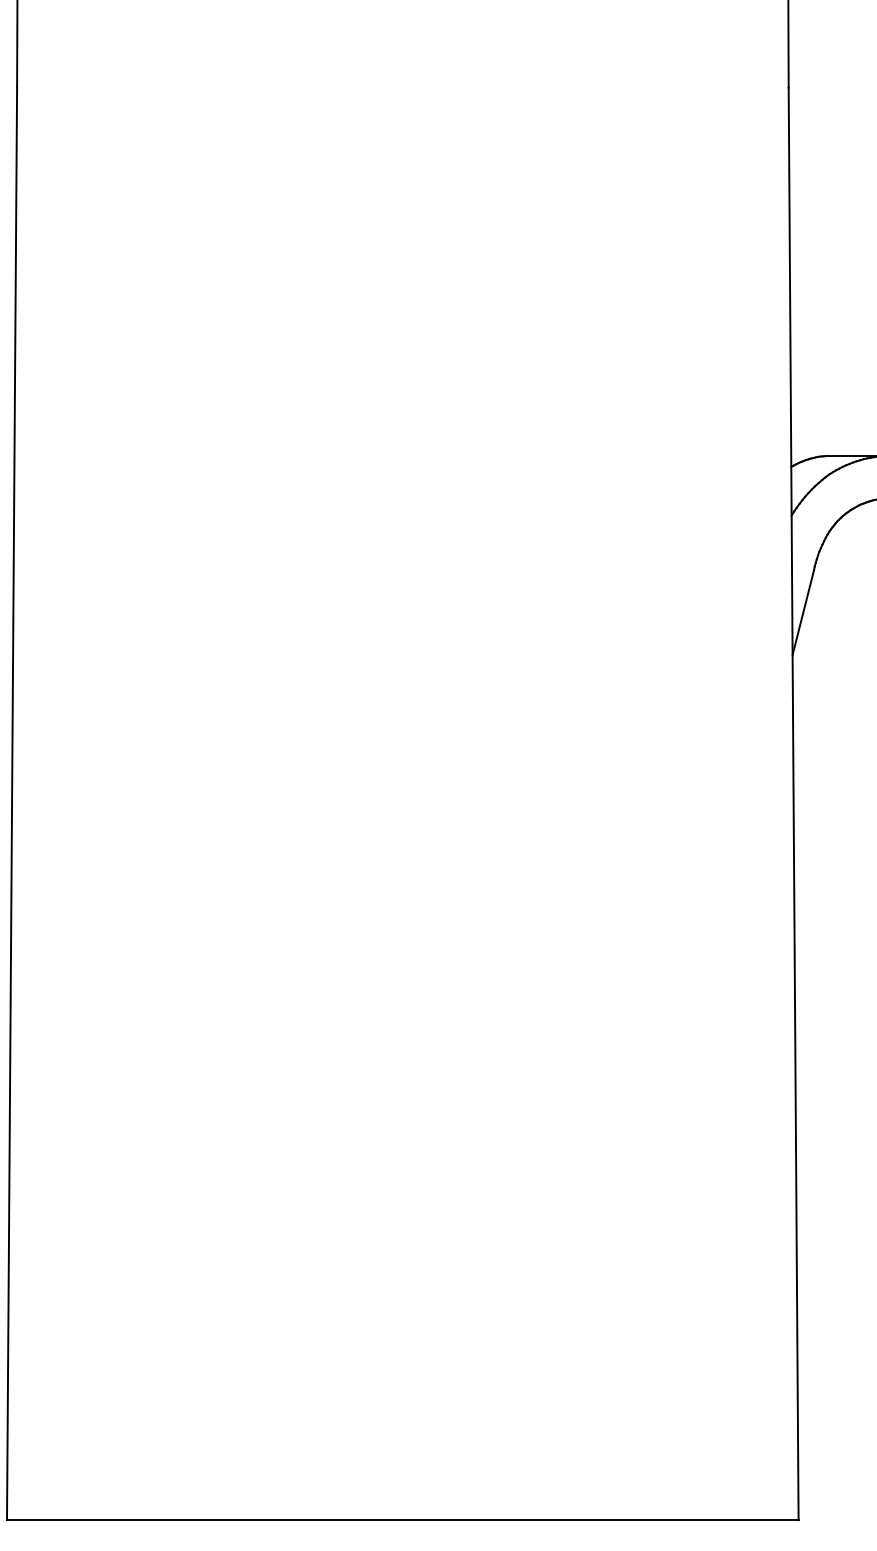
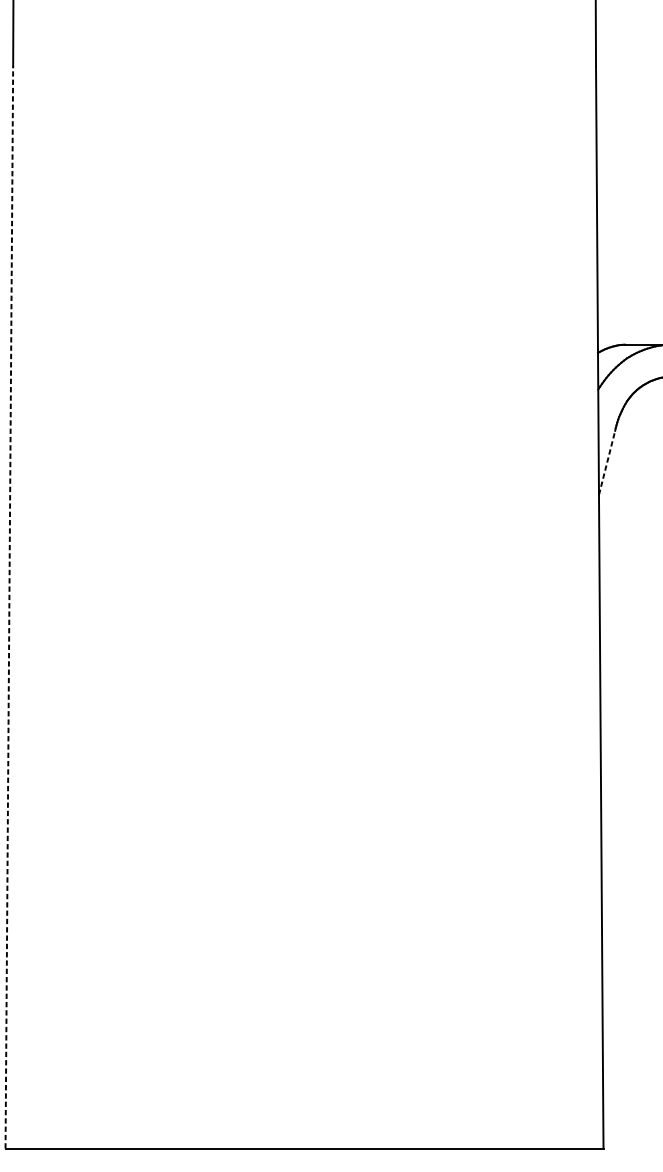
line: (803, 612) -> (607, 462), solid -> dashed
line: (12, 803) -> (9, 607), solid -> dashed

